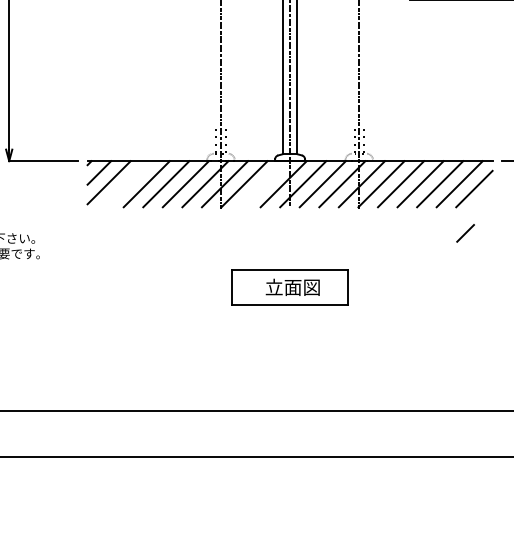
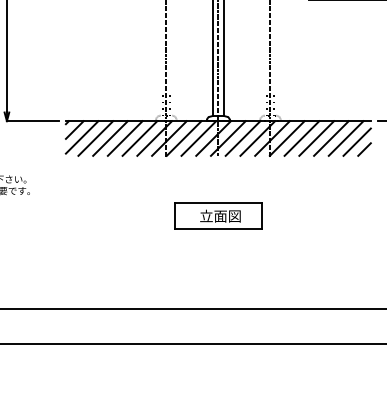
line: (126, 184) -> (95, 138), added
line: (263, 184) -> (198, 138), added
line: (465, 233) -> (364, 149), moved

